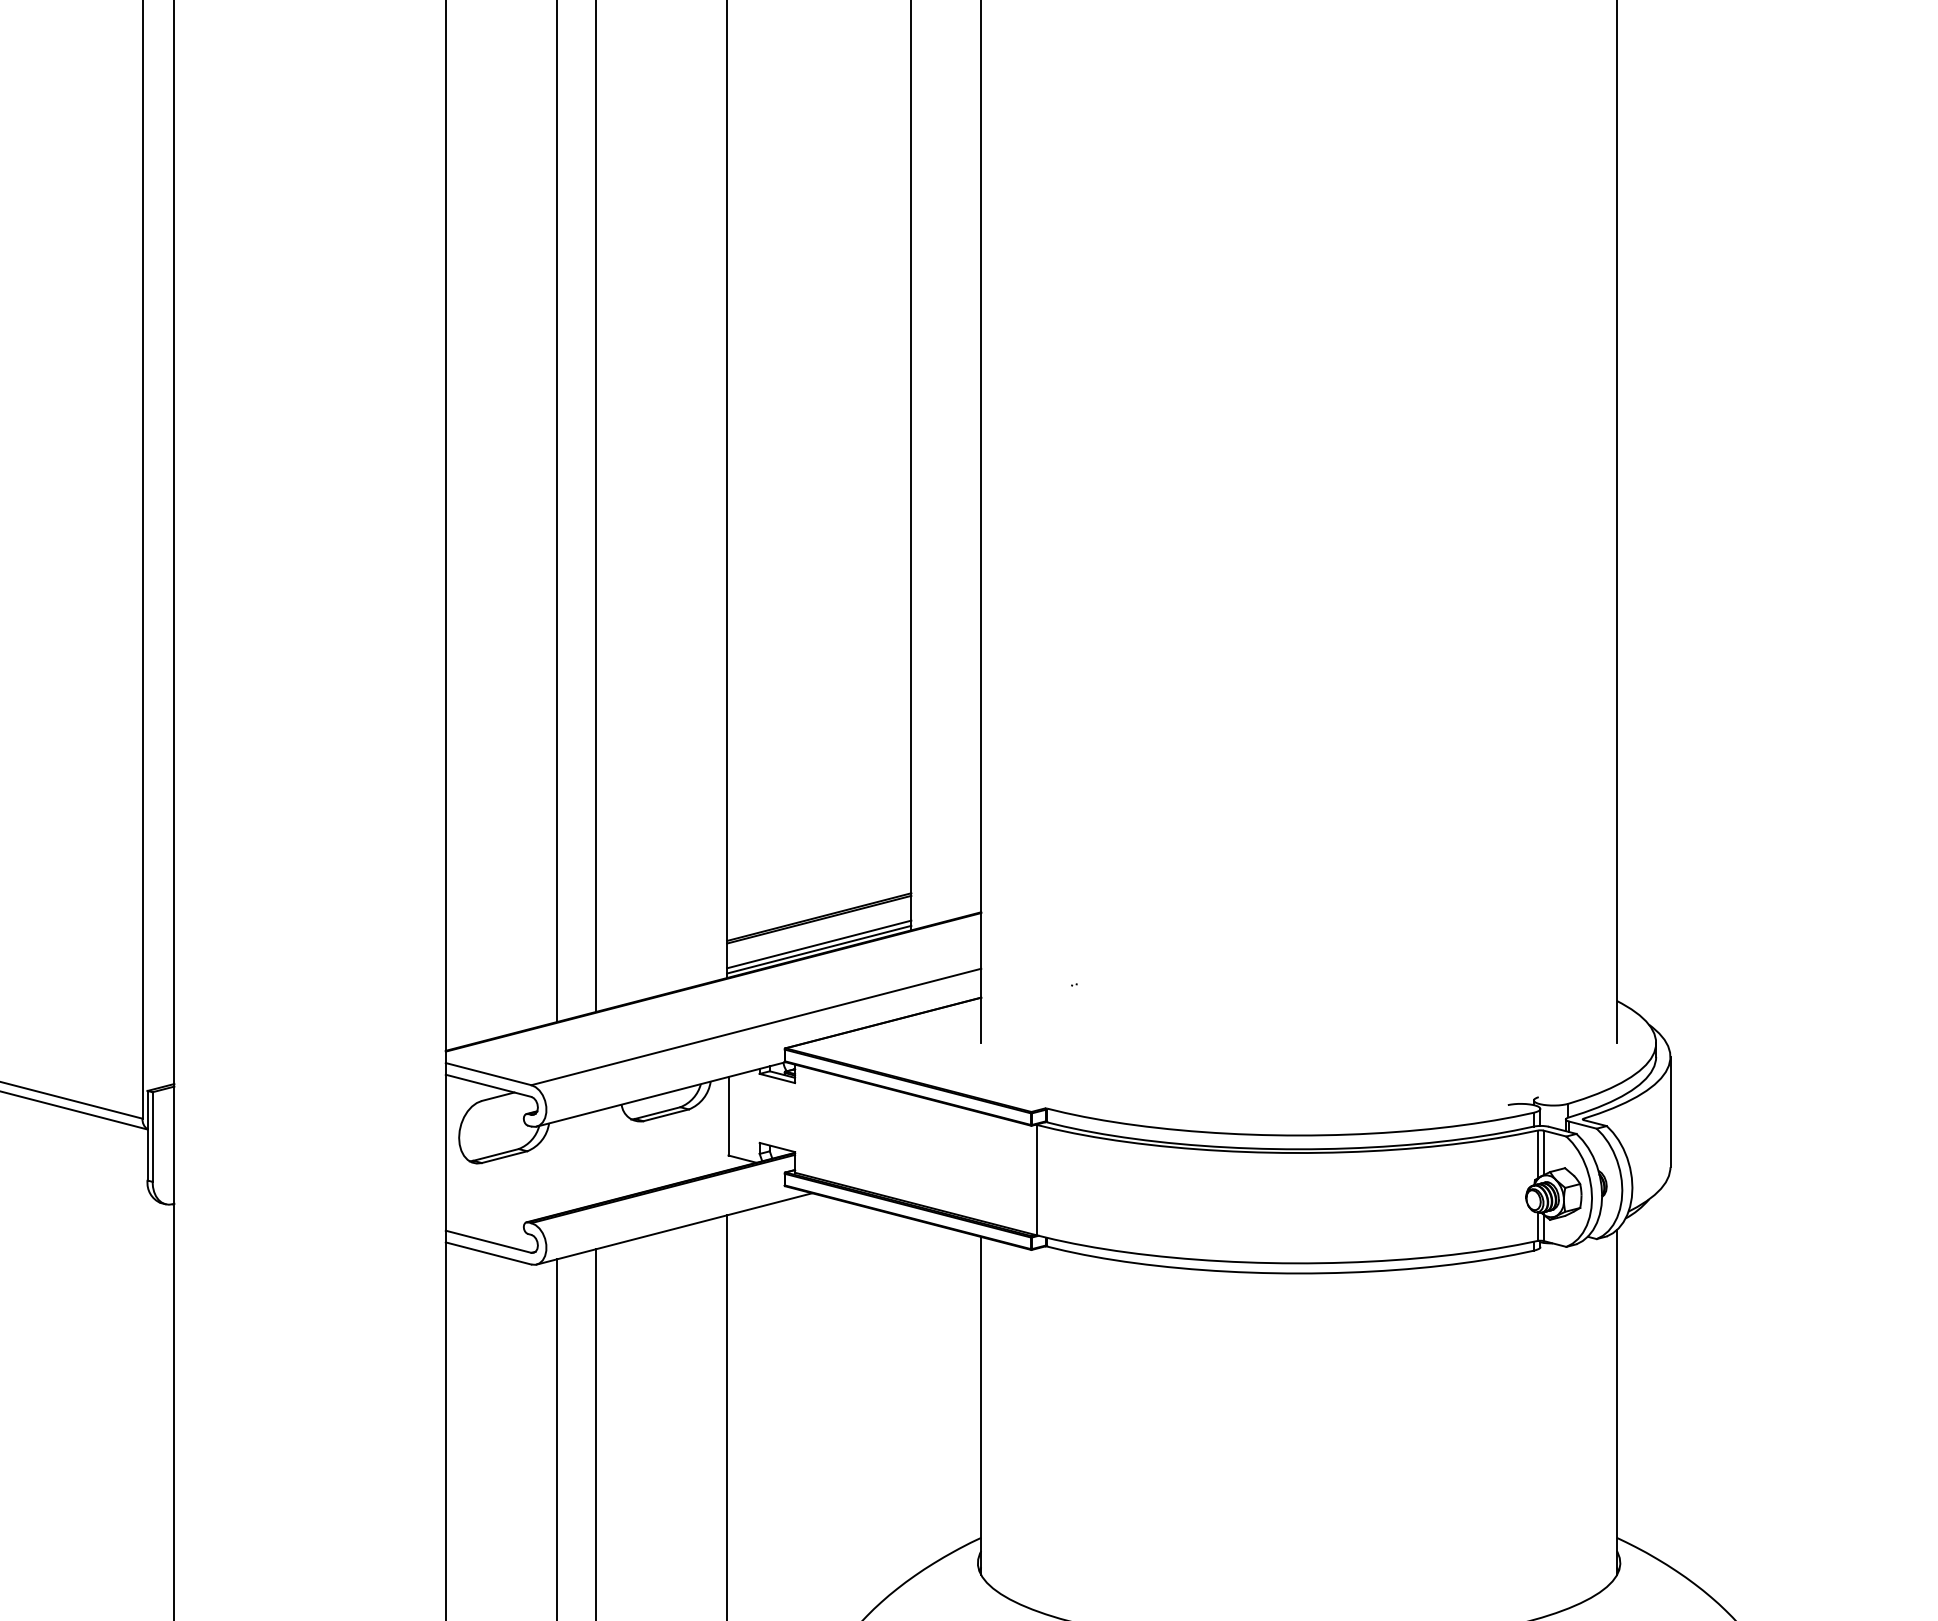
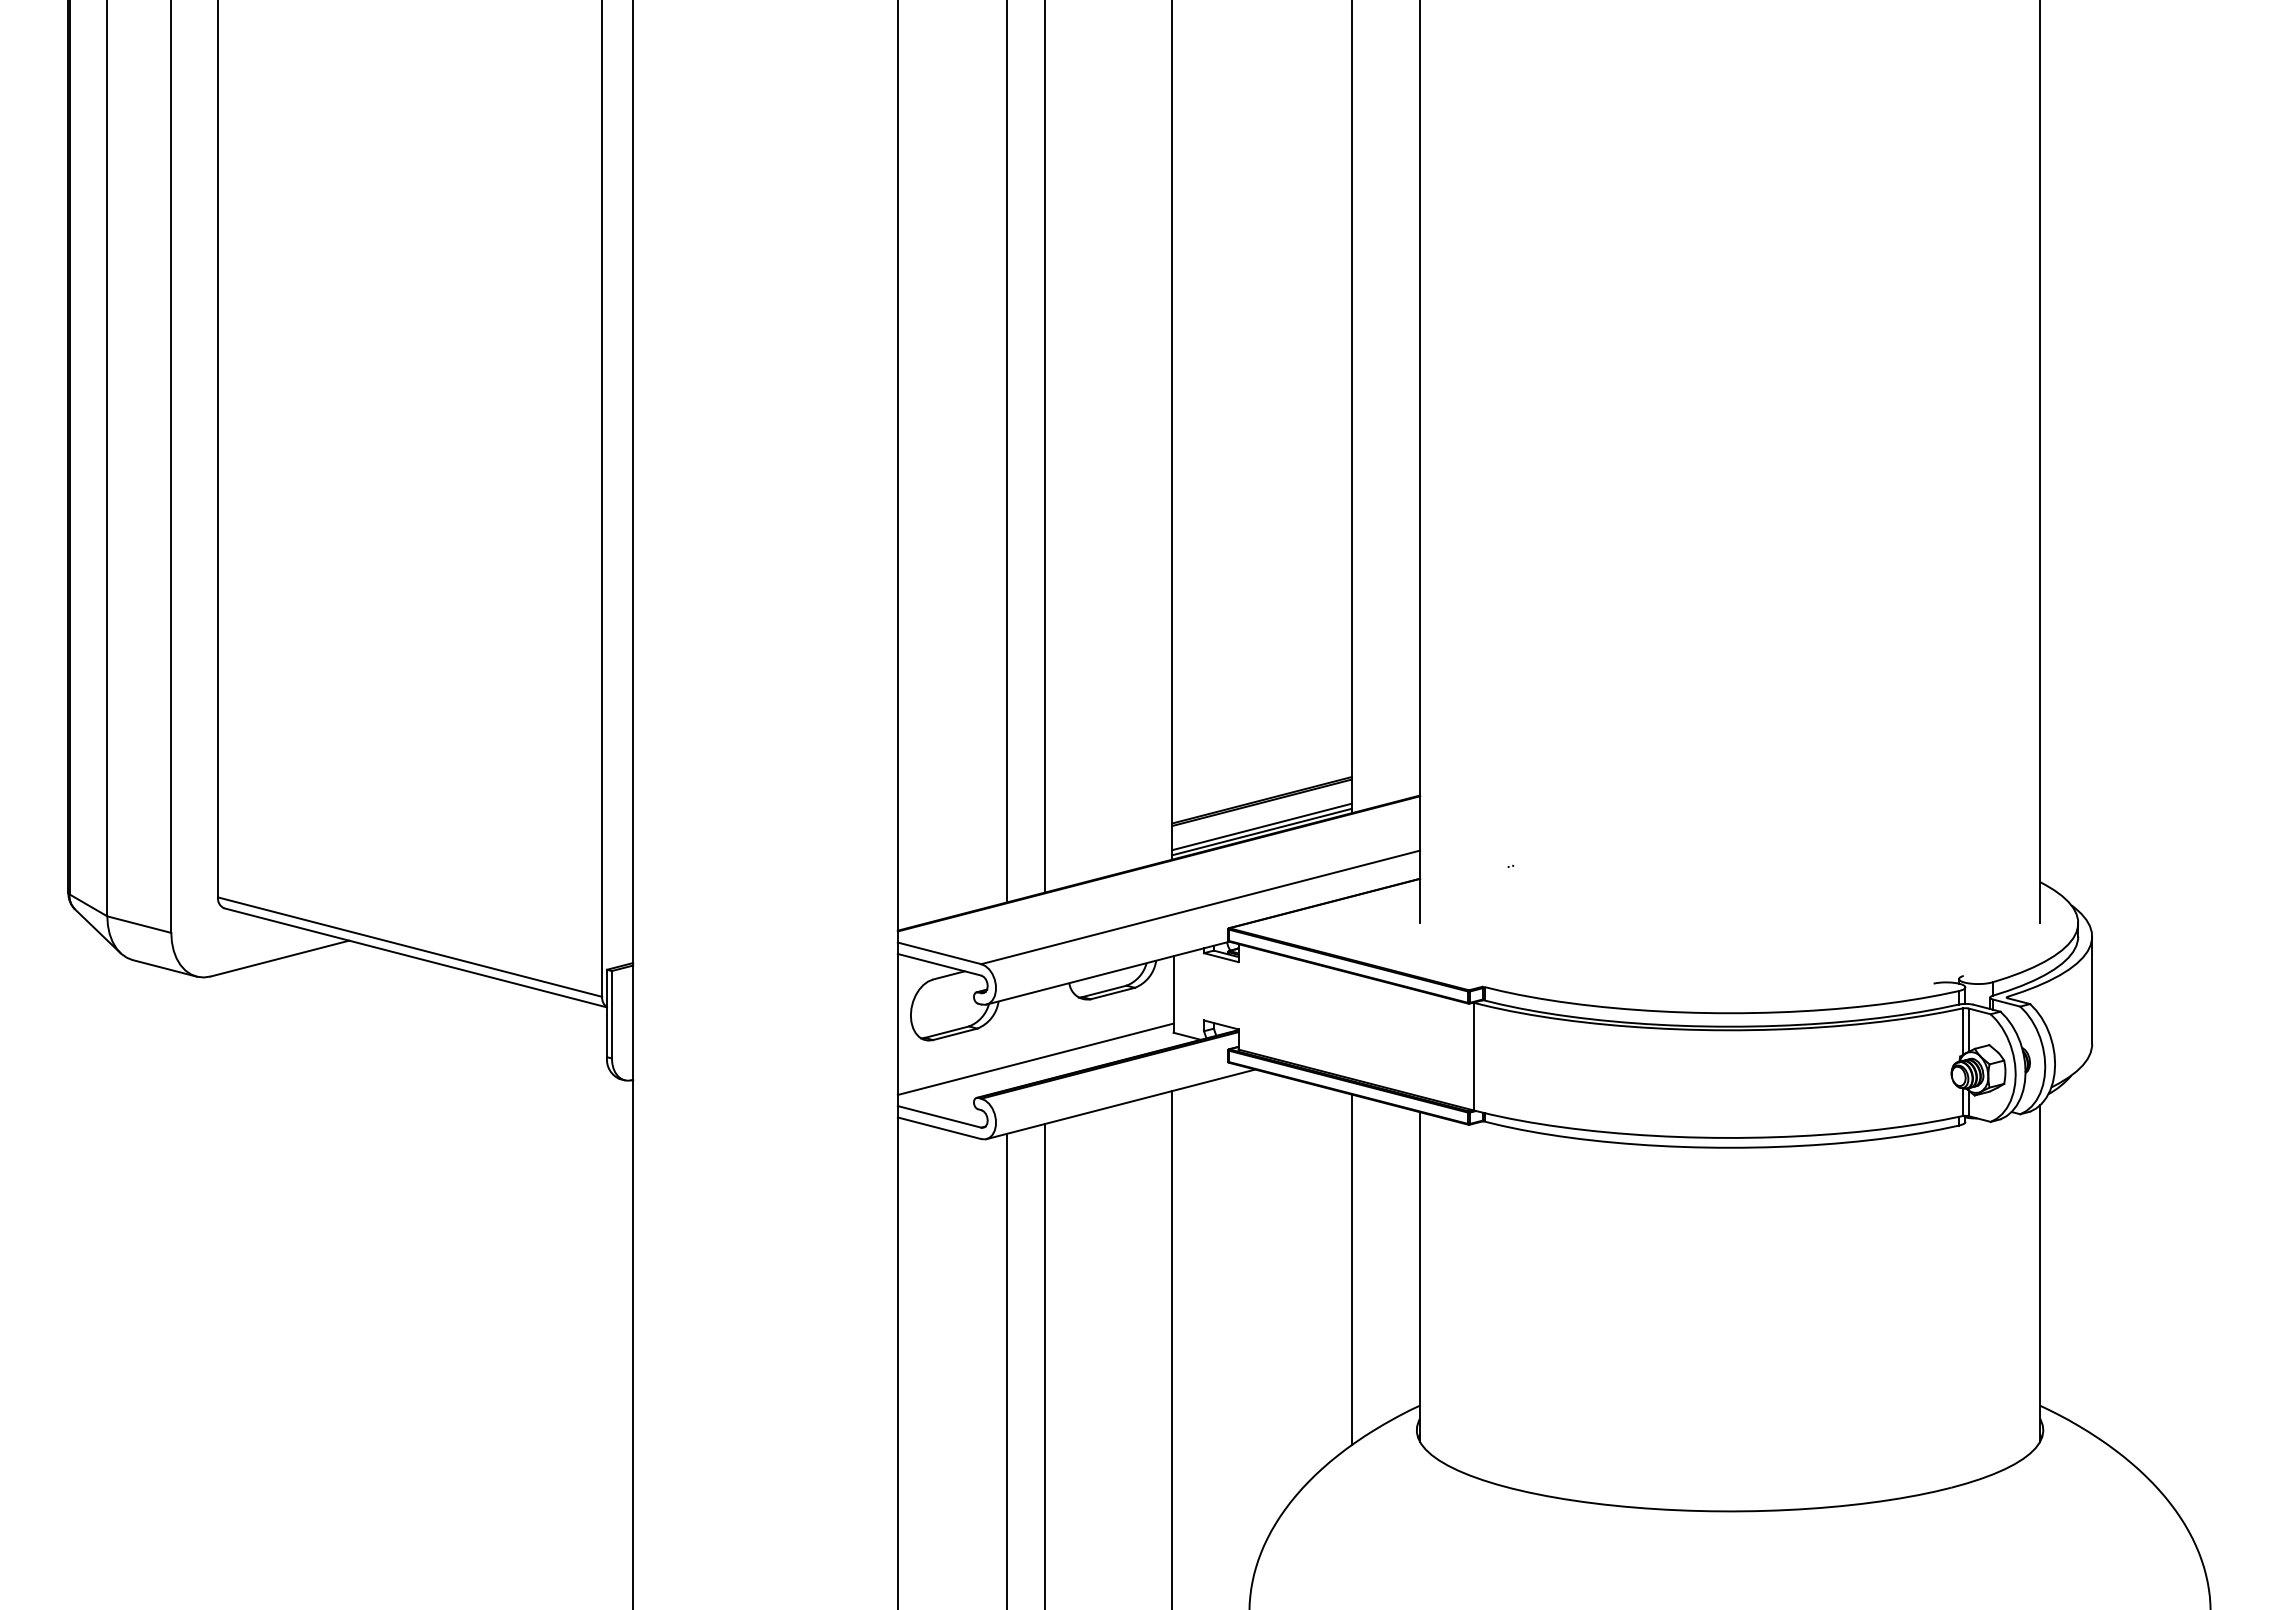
line: (586, 1181) -> (1035, 1058), added
line: (910, 1398) -> (1351, 1269), added

